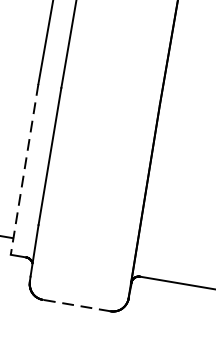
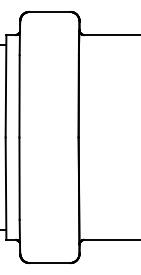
line: (25, 170) -> (6, 189), dashed -> solid
line: (75, 306) -> (49, 263), dashed -> solid

